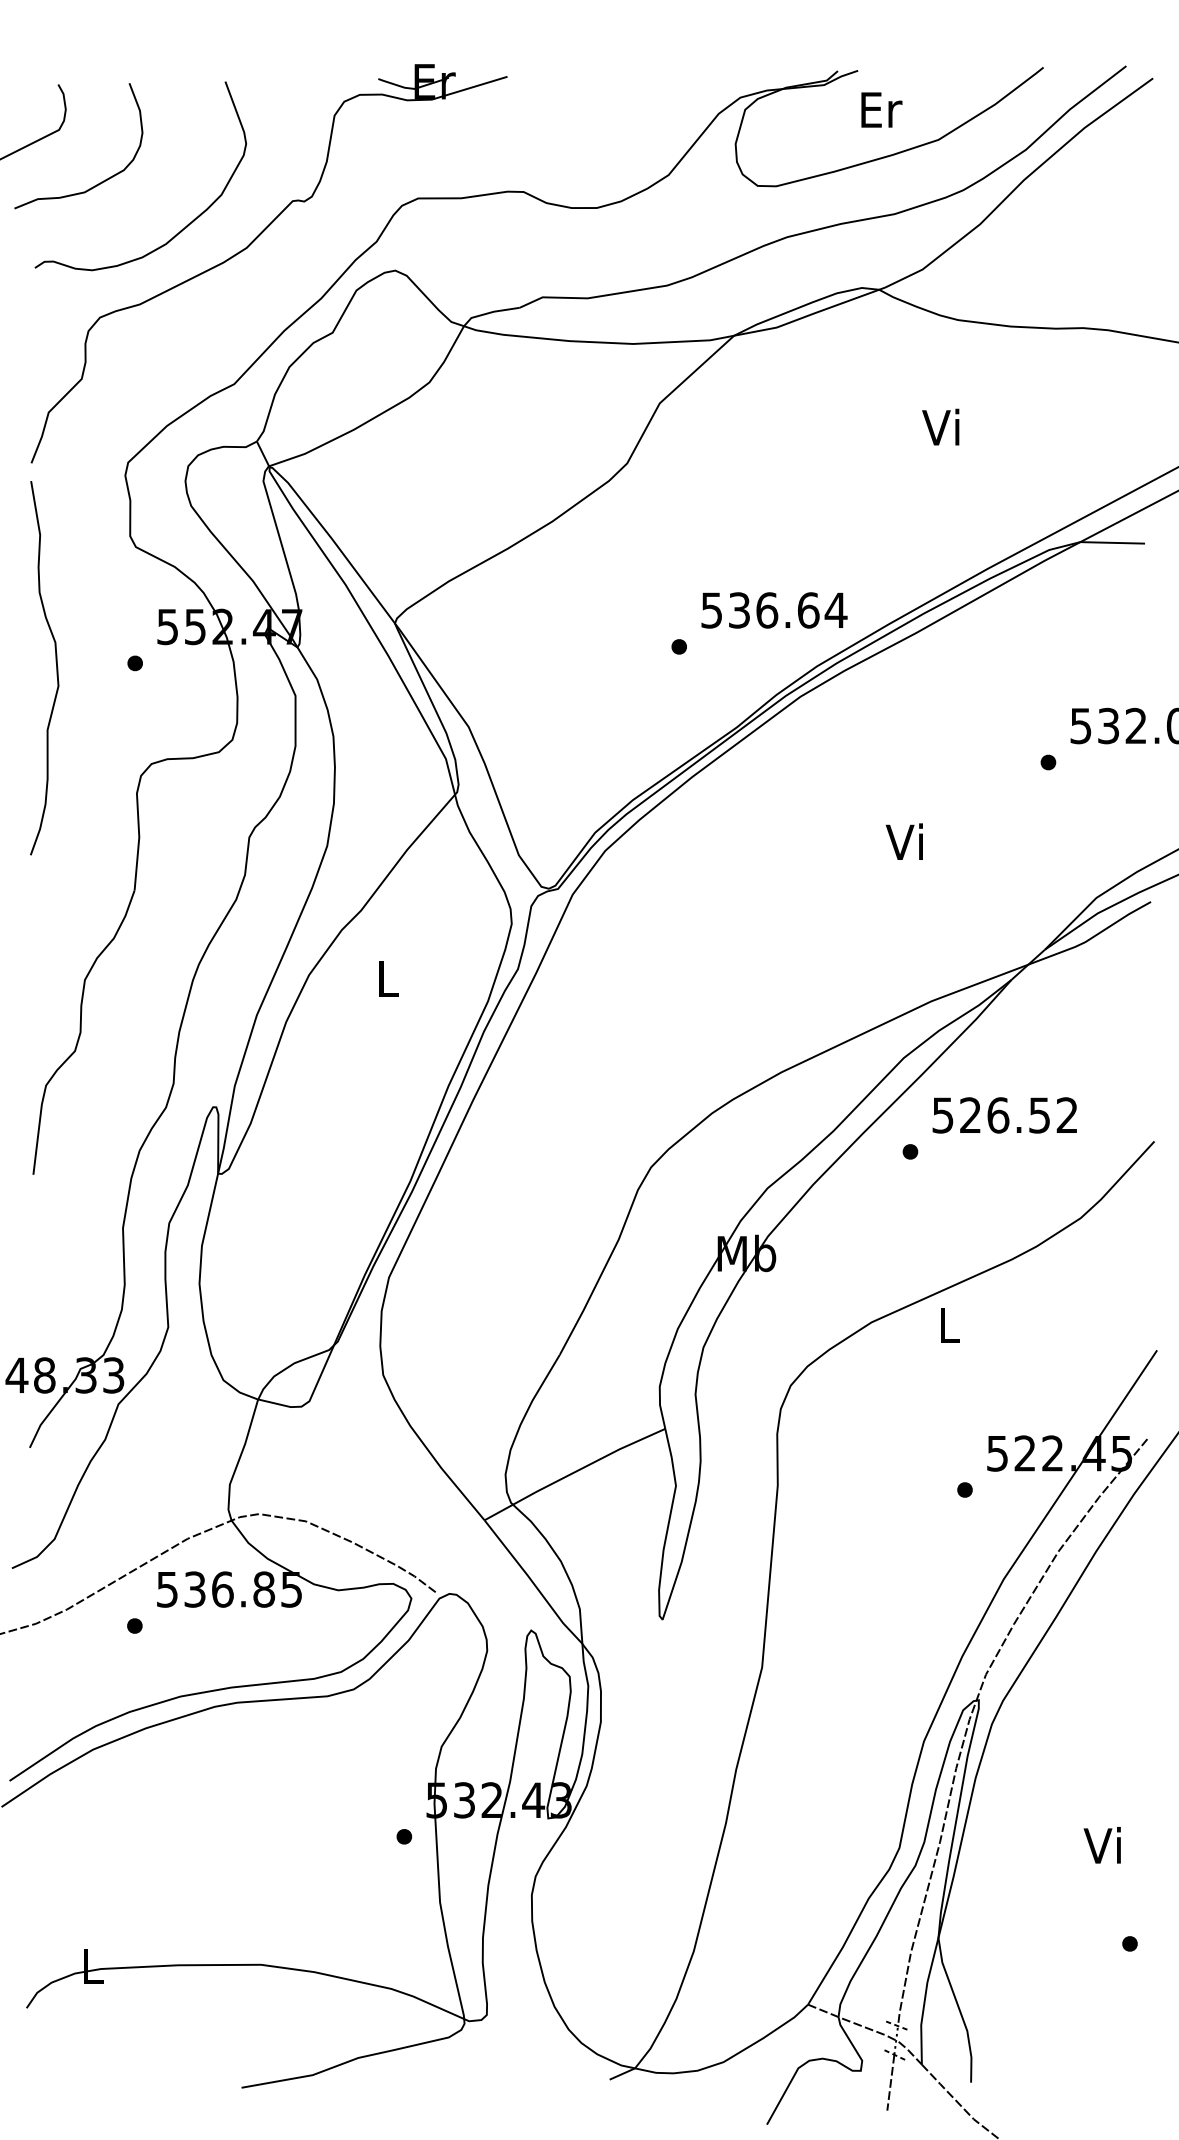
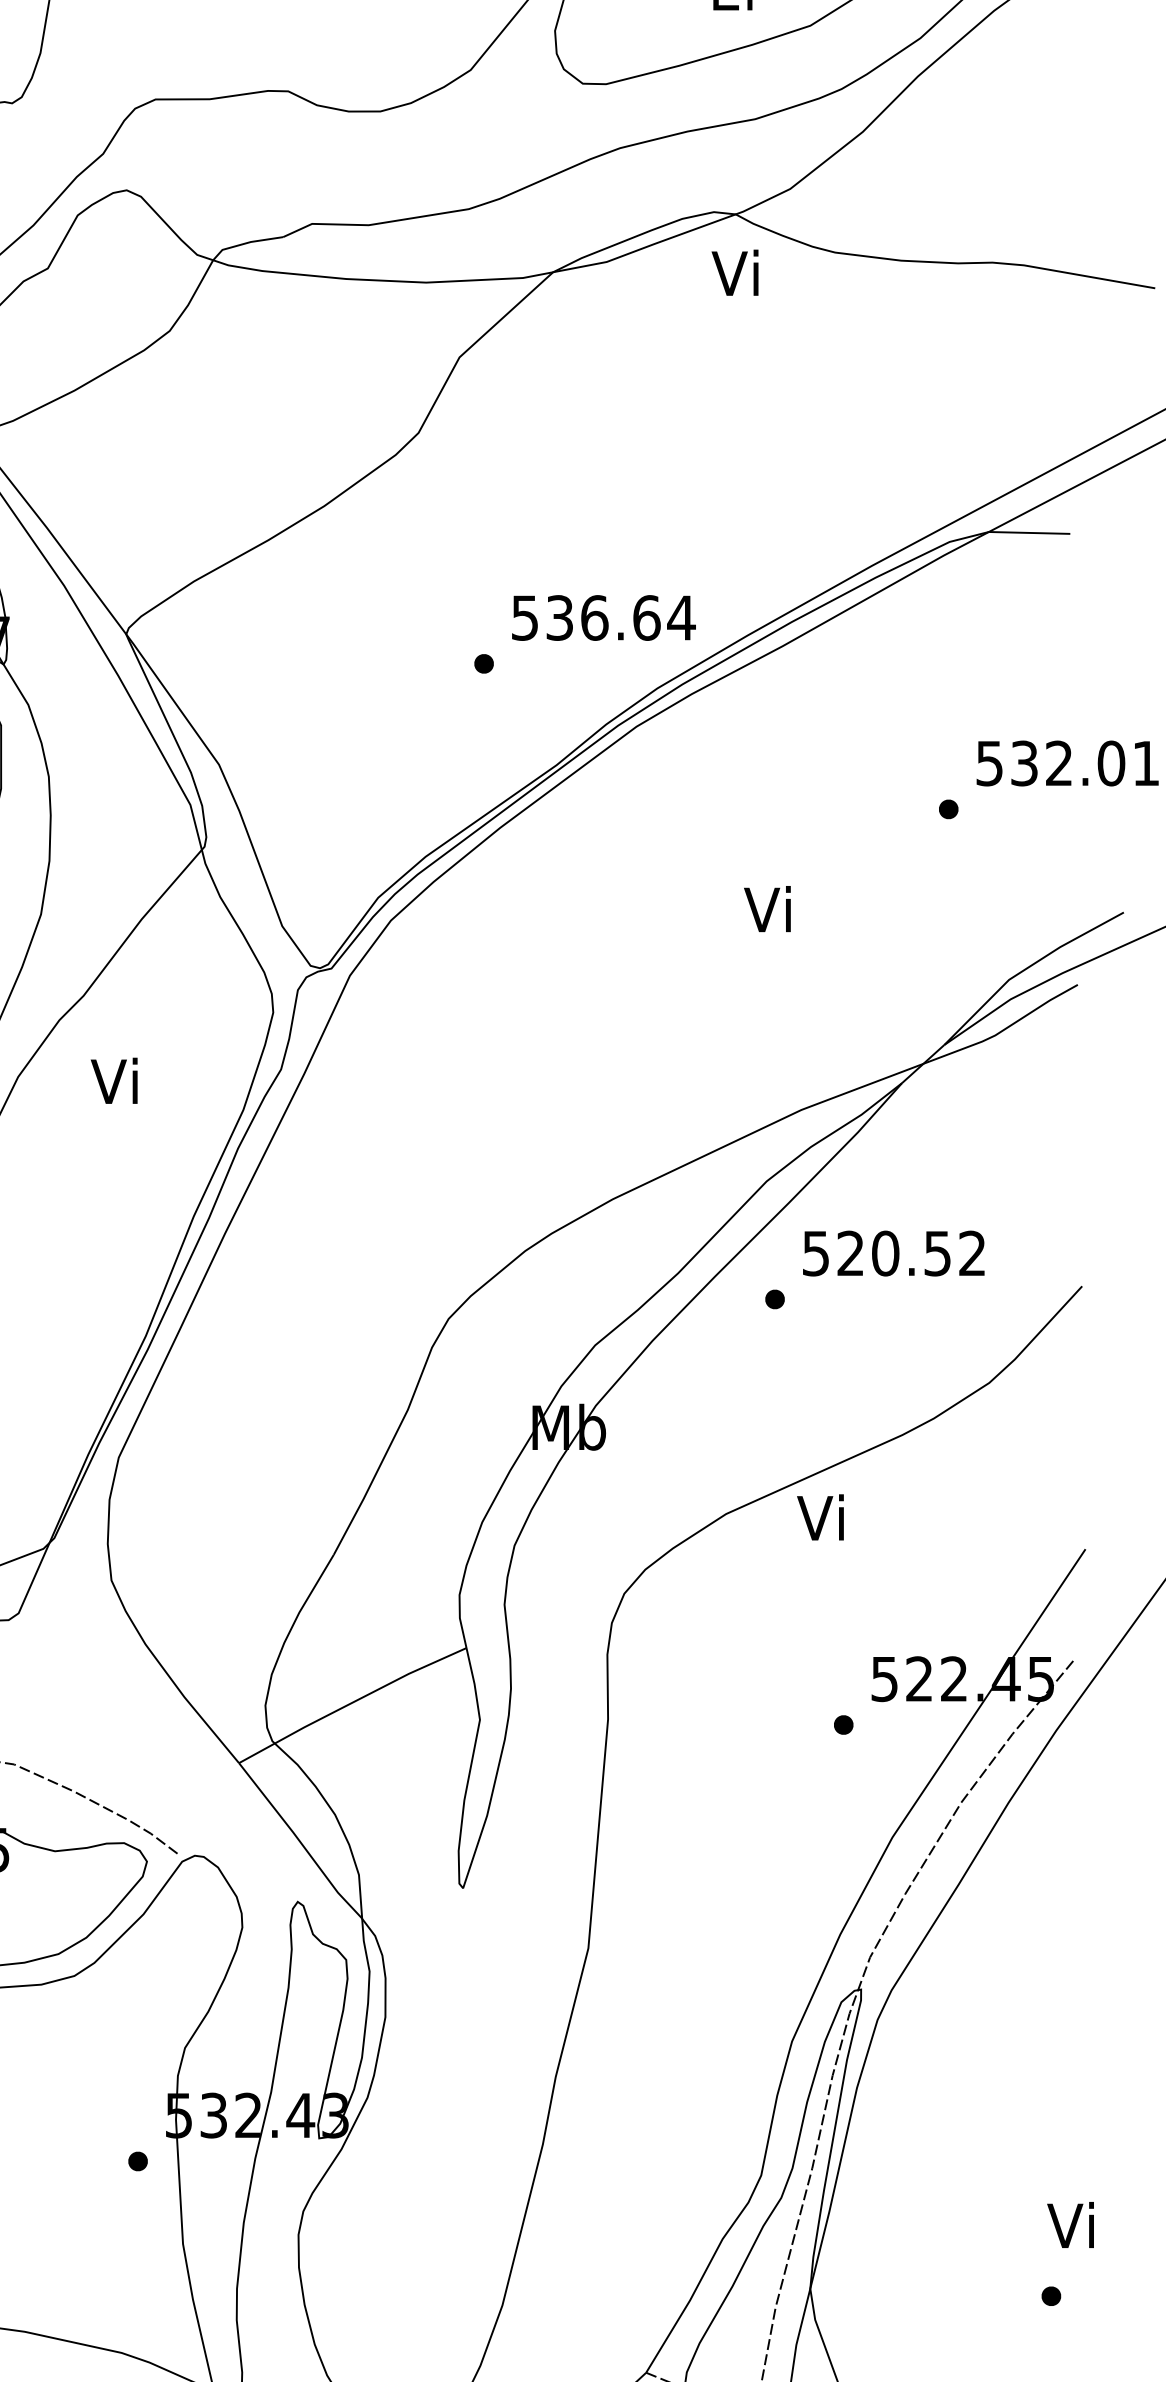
text: (940, 426) -> (734, 271), moved
text: (384, 977) -> (113, 1079), L -> Vi
text: (998, 1115) -> (885, 1253), 526.52 -> 520.52
text: (946, 1324) -> (820, 1516), L -> Vi
text: (1101, 1845) -> (1069, 2225), moved

